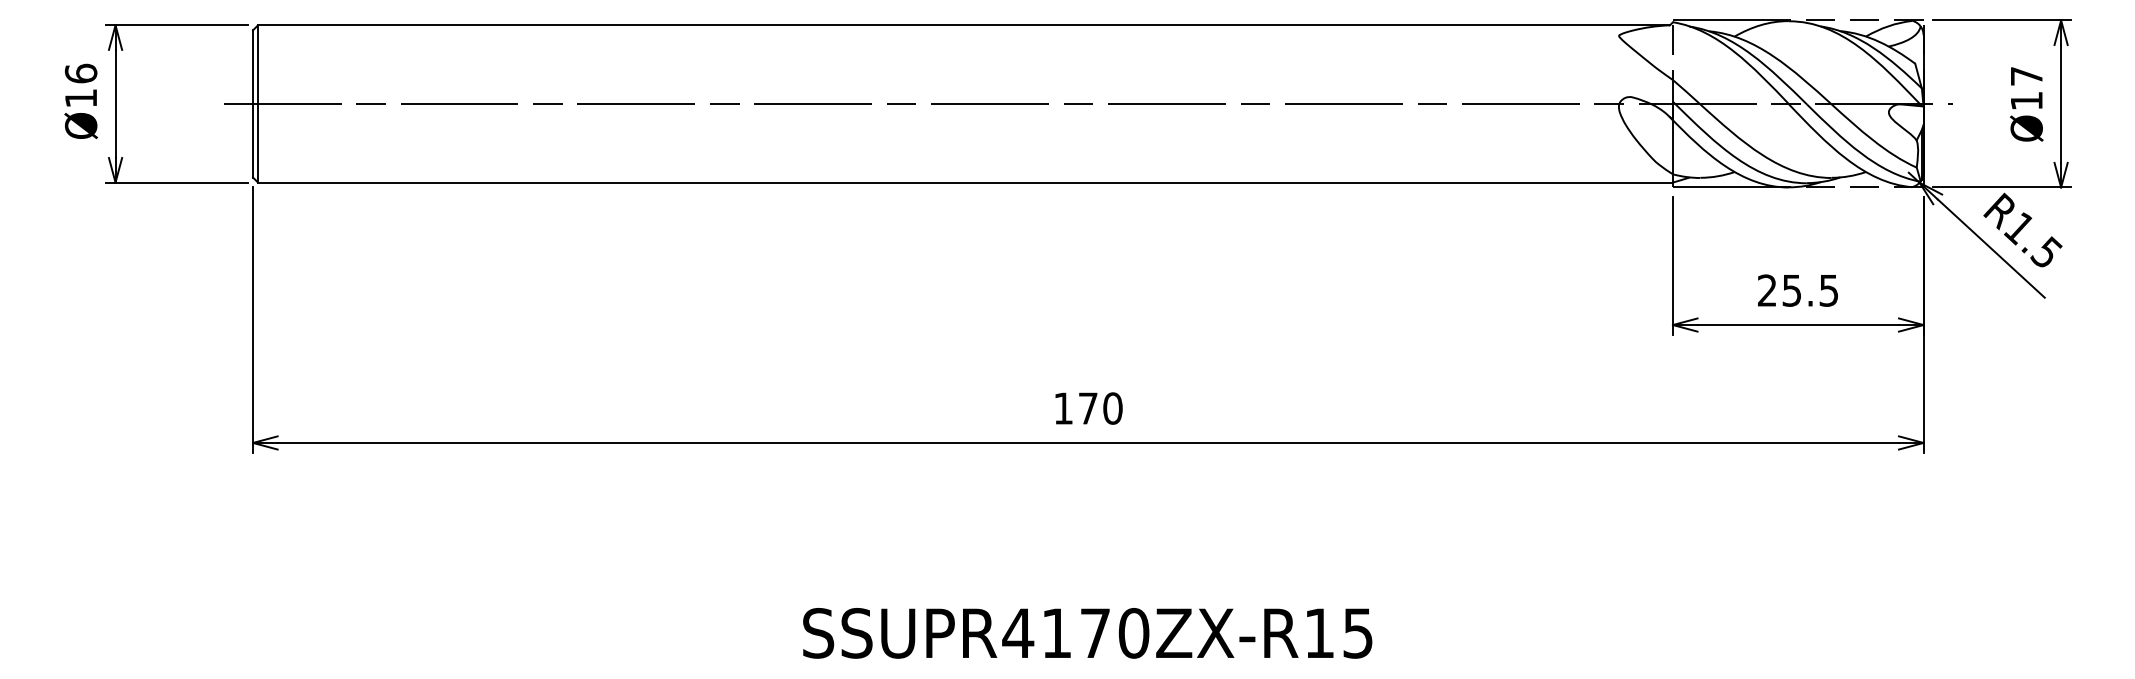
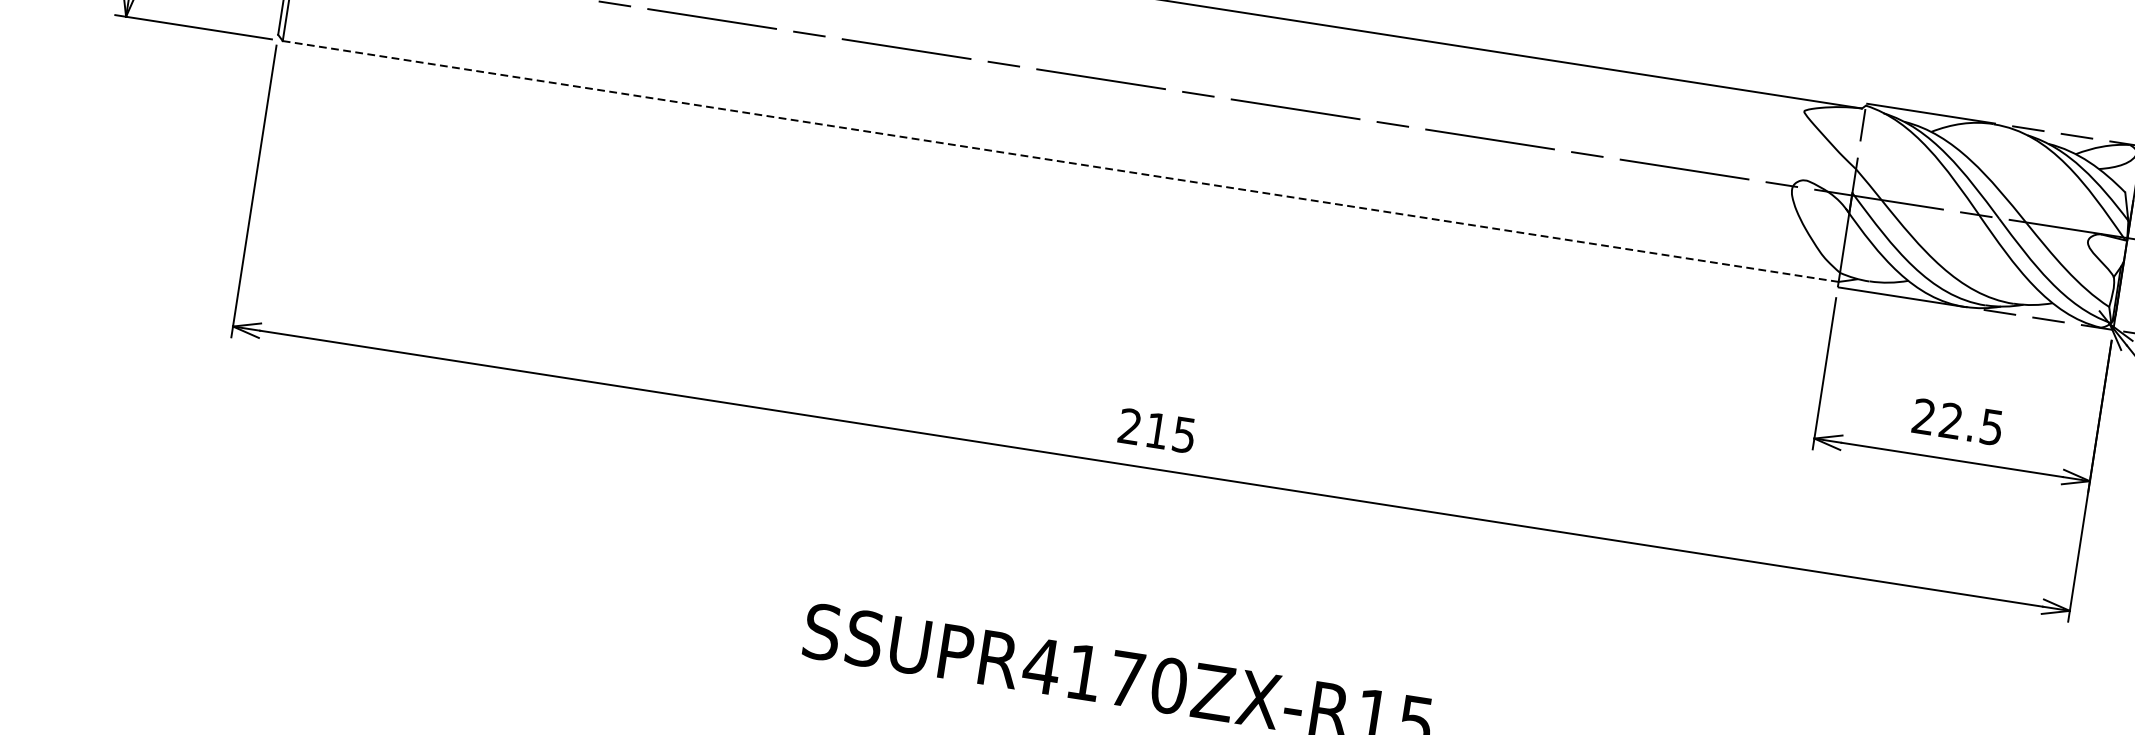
line: (965, 182) -> (1060, 161), solid -> dashed
text: (1791, 290) -> (1950, 420), 25.5 -> 22.5
text: (1088, 408) -> (1157, 430), 170 -> 215

